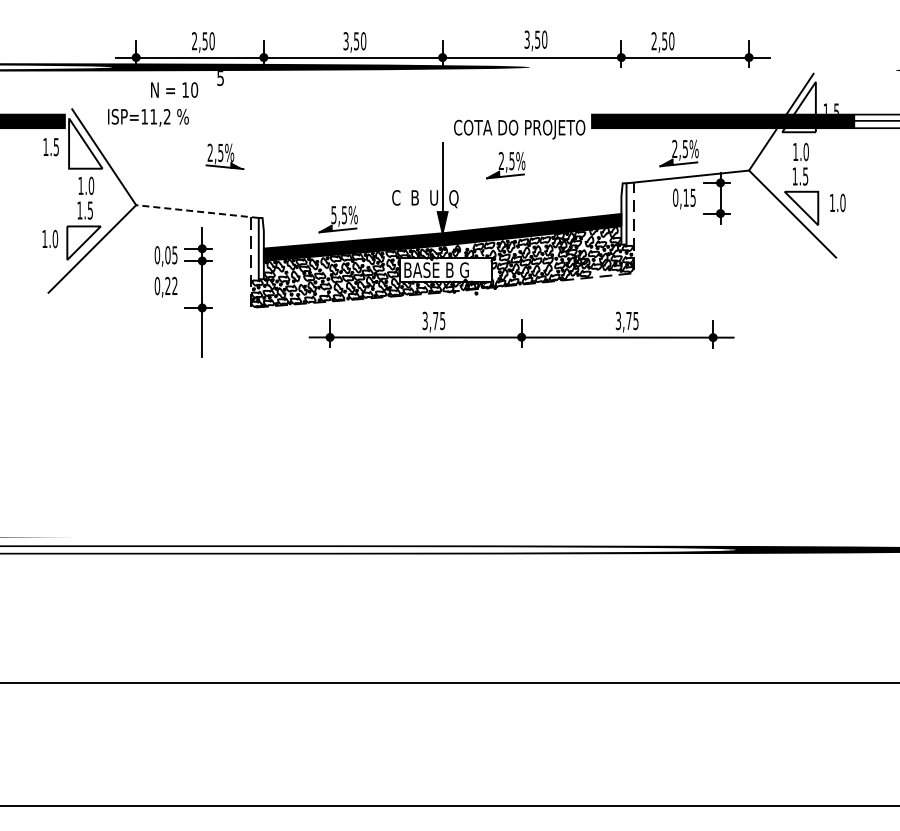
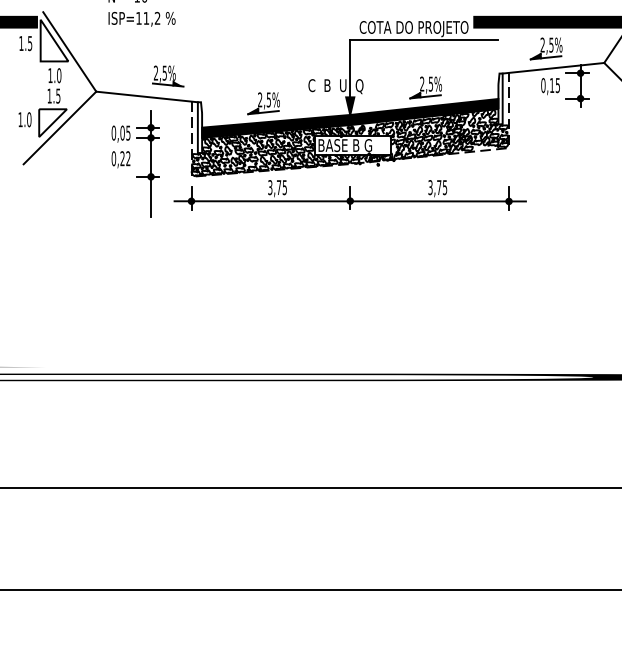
text: (148, 117) -> (142, 18), moved
line: (531, 143) -> (423, 40), added
part: (224, 156) -> (167, 76), moved
part: (505, 165) -> (425, 87), moved
line: (197, 211) -> (147, 96), dashed -> solid
text: (333, 215) -> (259, 100), 5,5% -> 2,5%
part: (521, 329) -> (350, 194), moved

